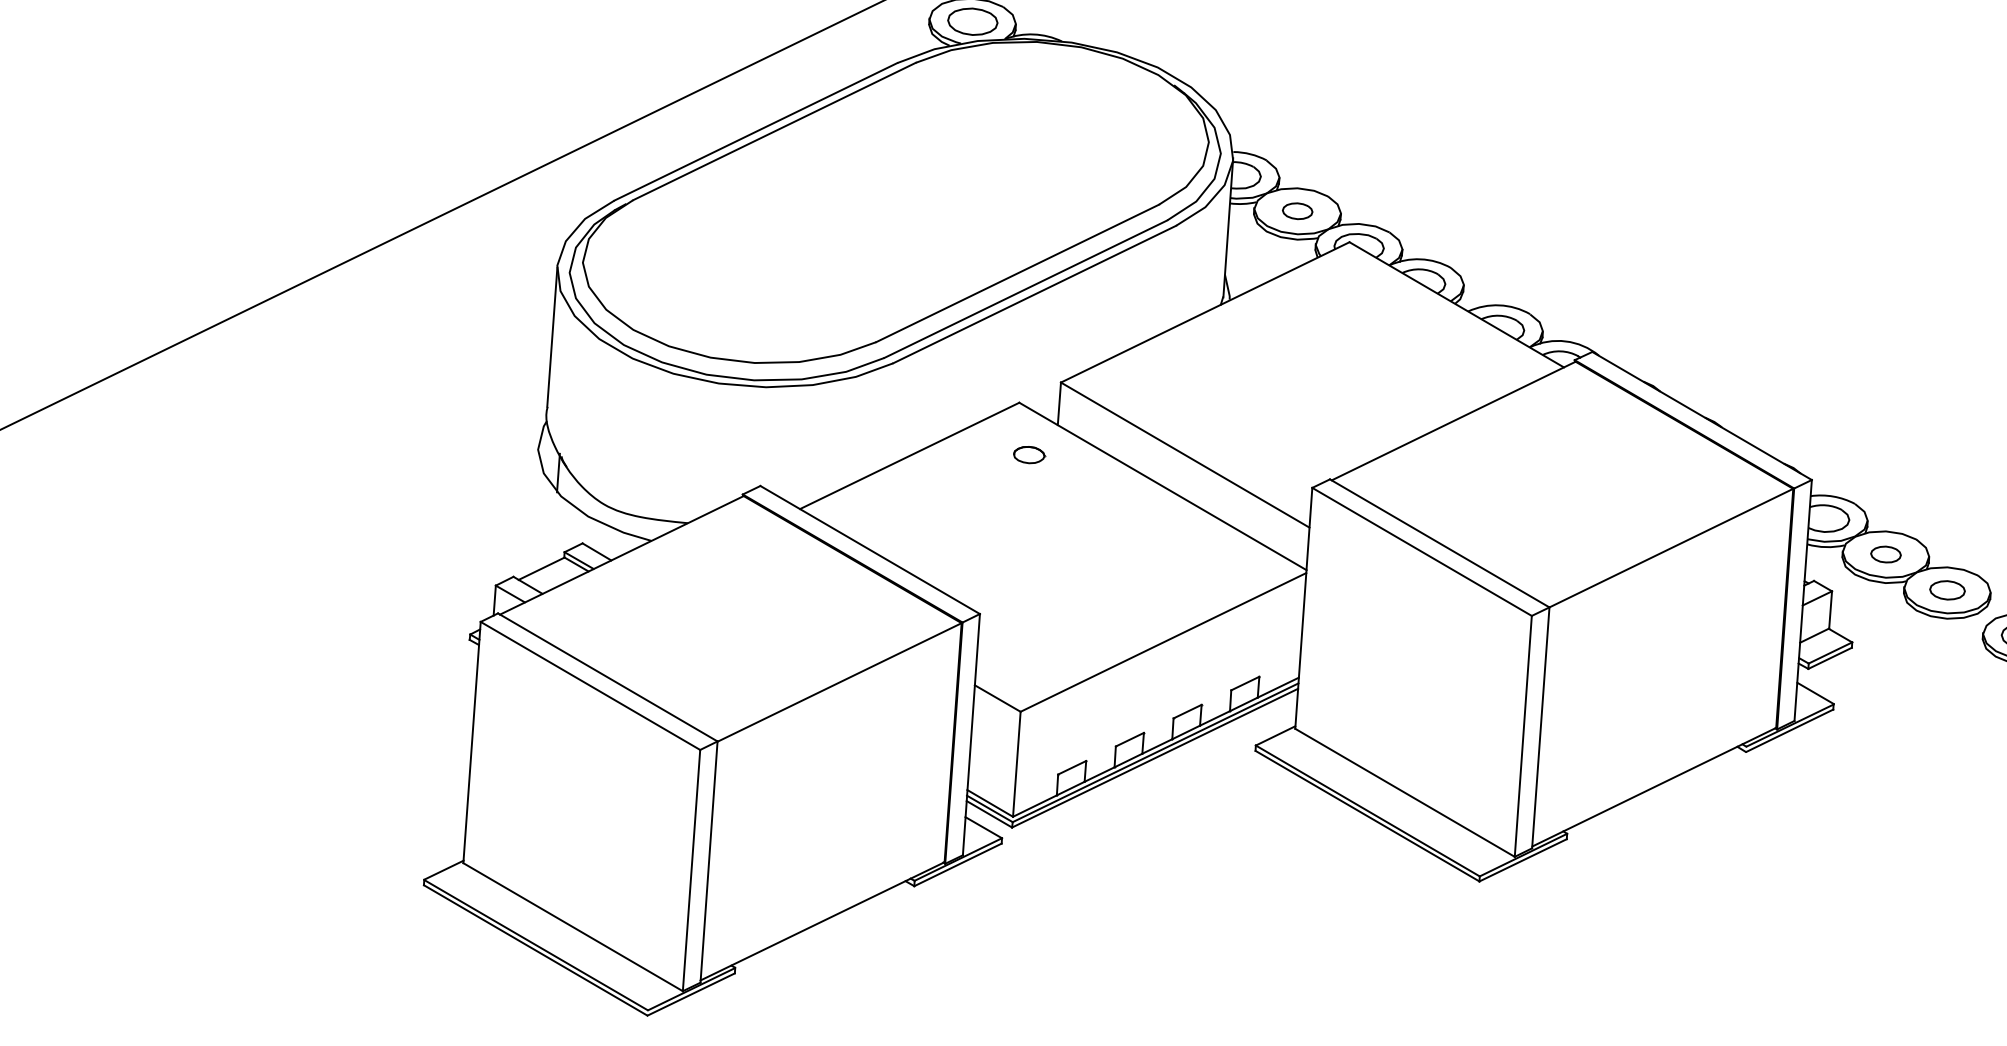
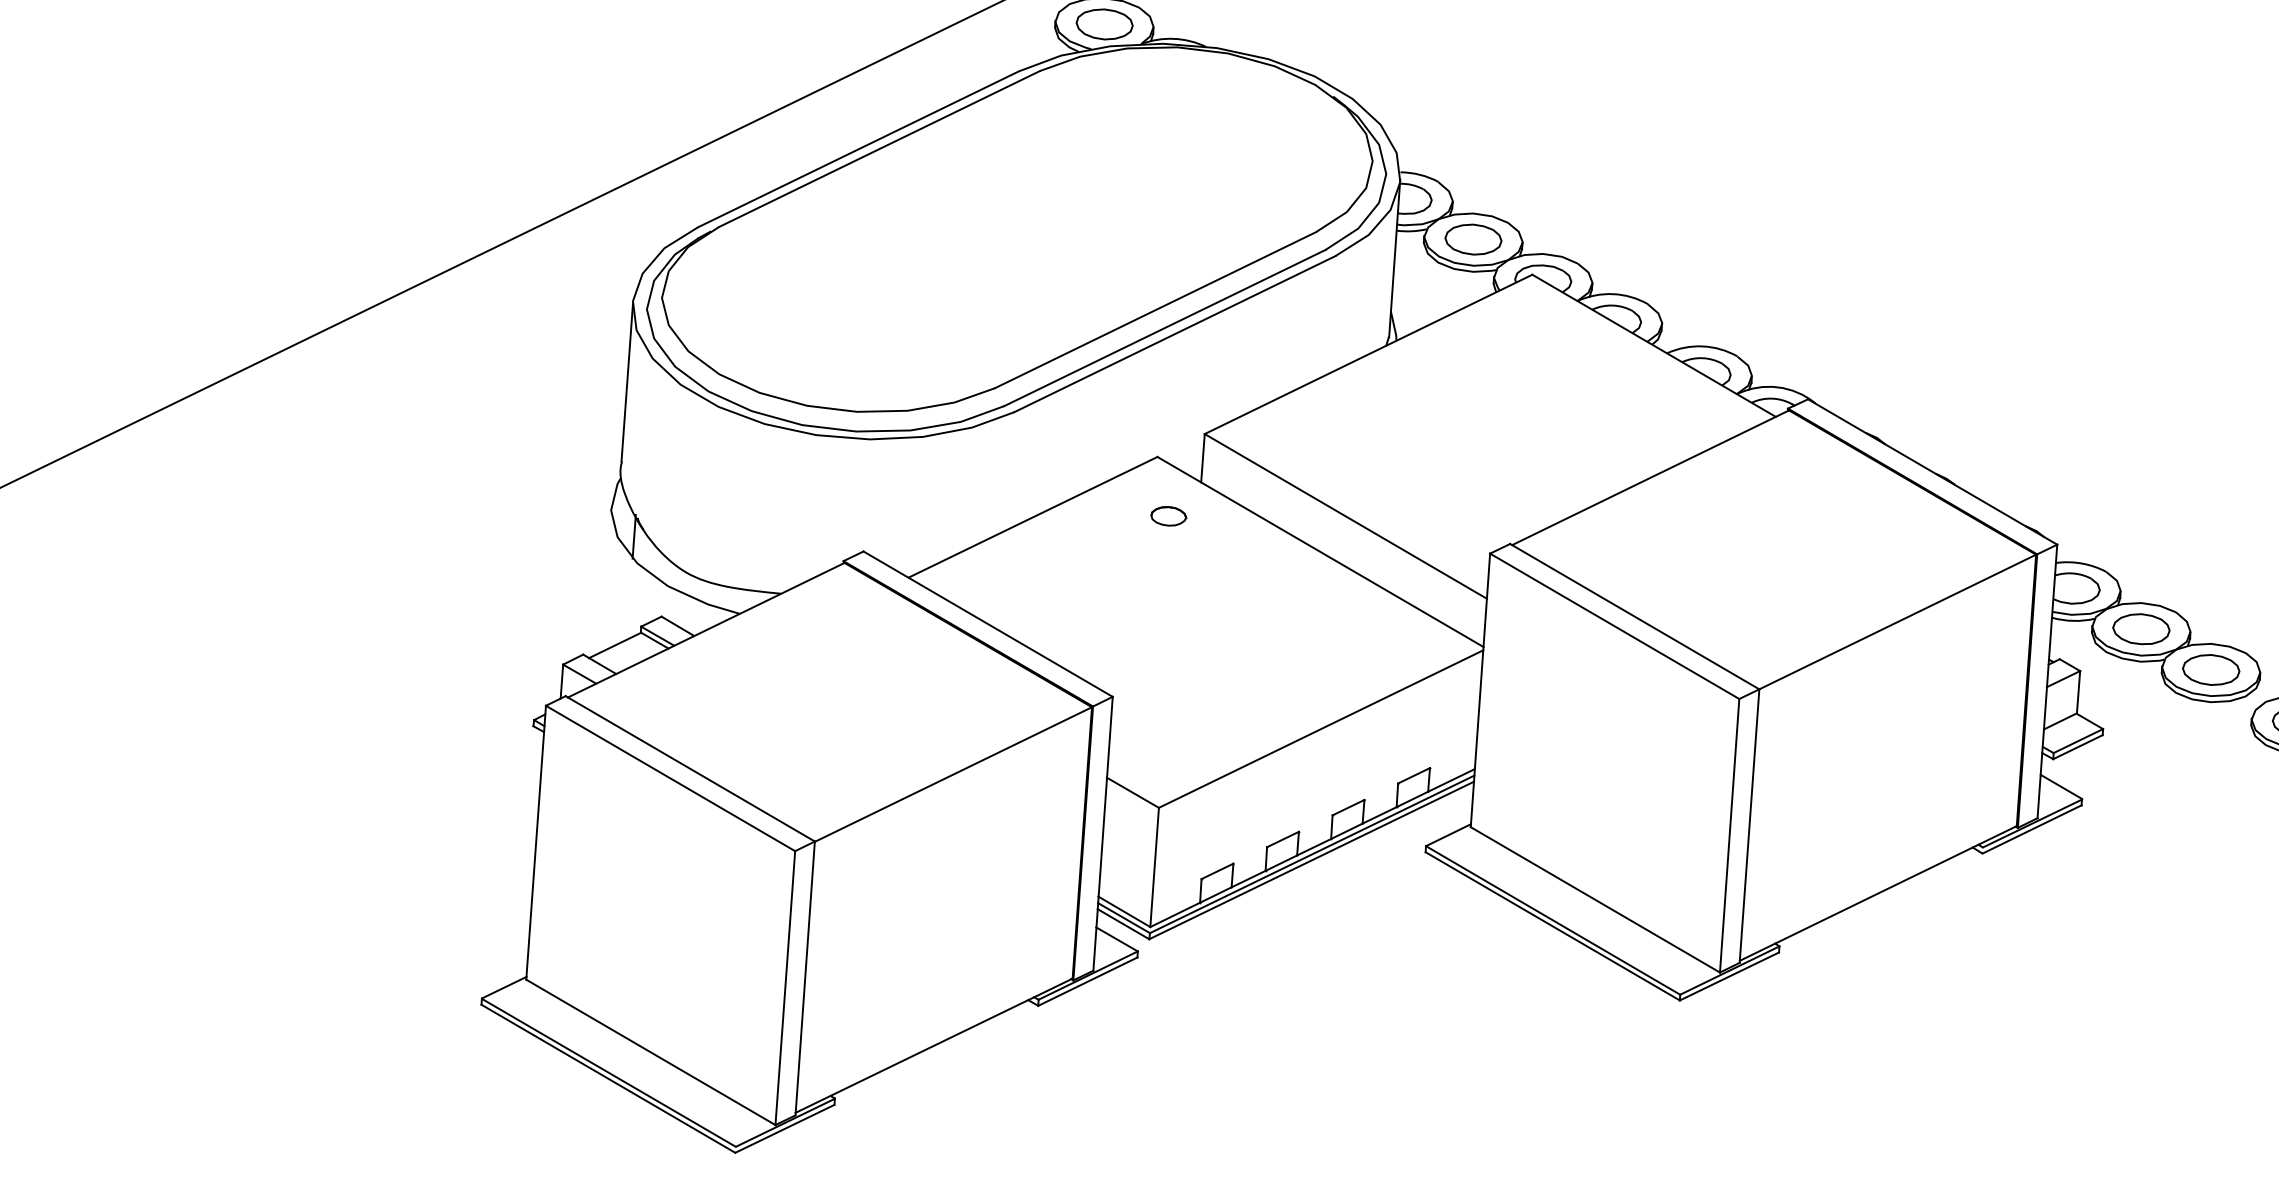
part: (1297, 211) -> (1473, 239), size x1.67
part: (1886, 554) -> (2141, 629), size x1.67
part: (1947, 589) -> (2211, 669), size x1.43

